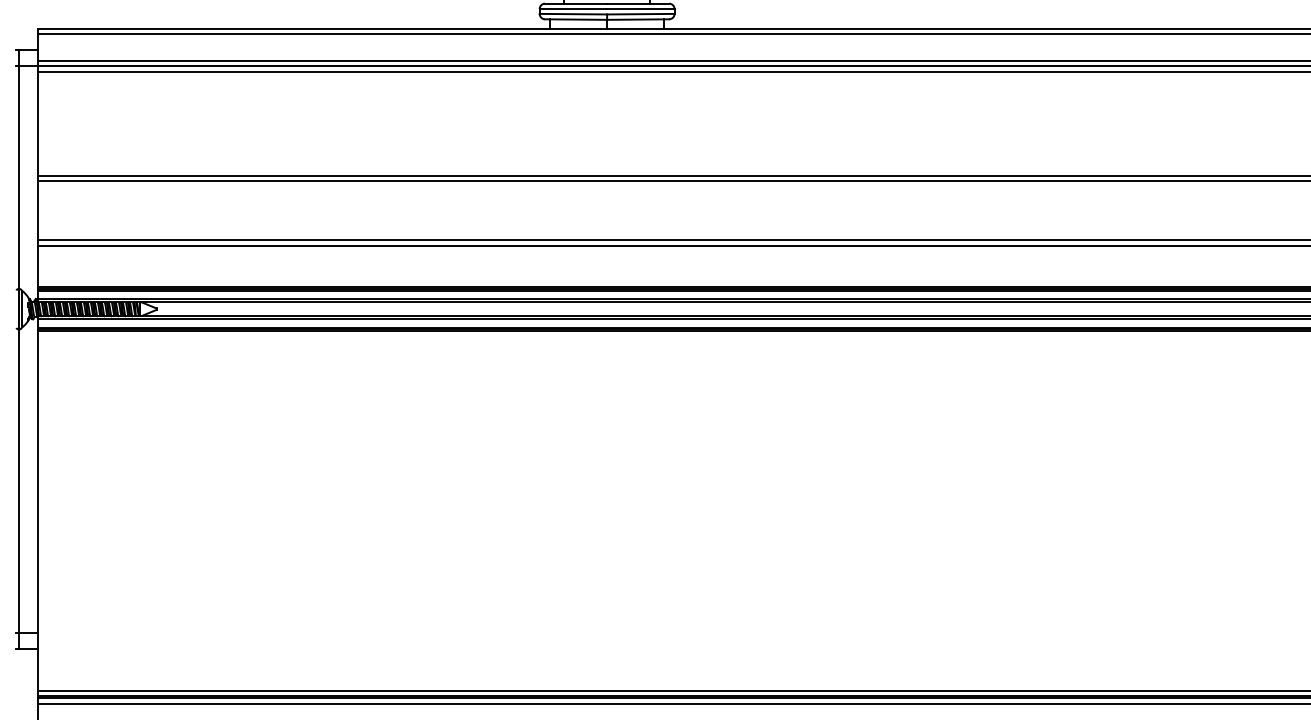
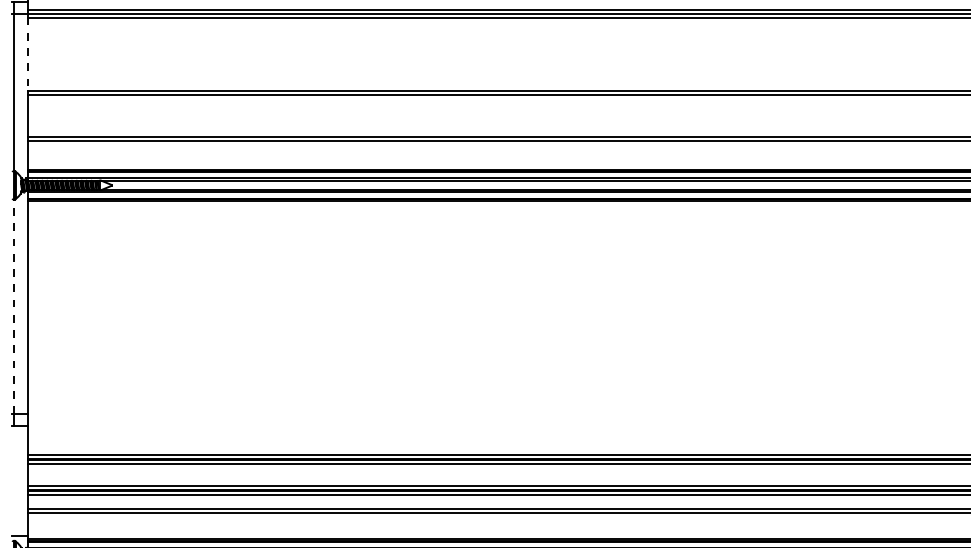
line: (37, 123) -> (27, 54), solid -> dashed
line: (19, 480) -> (14, 306), solid -> dashed

